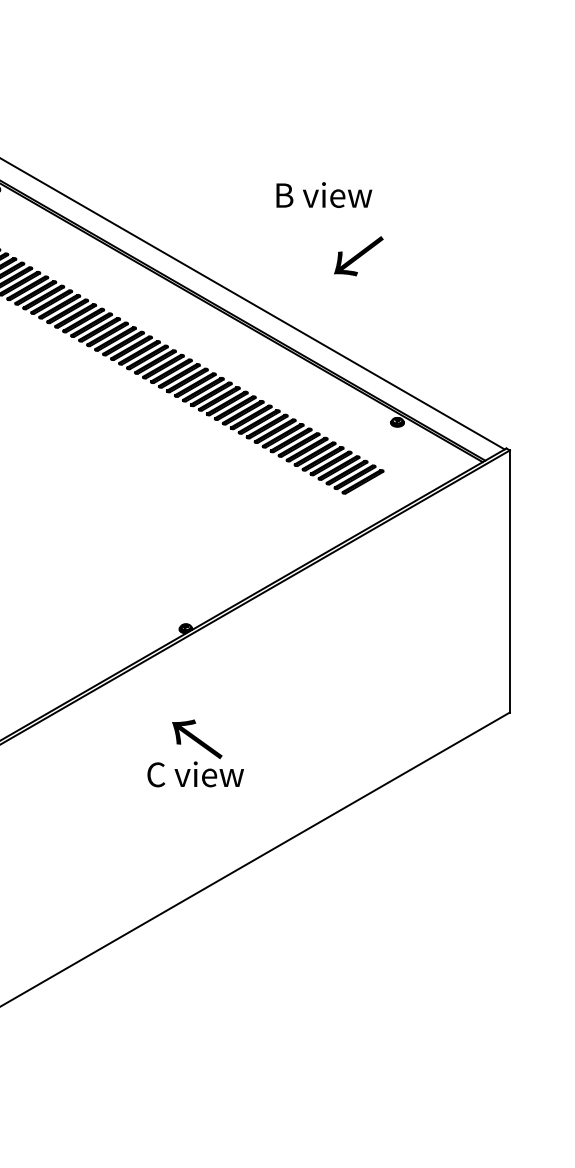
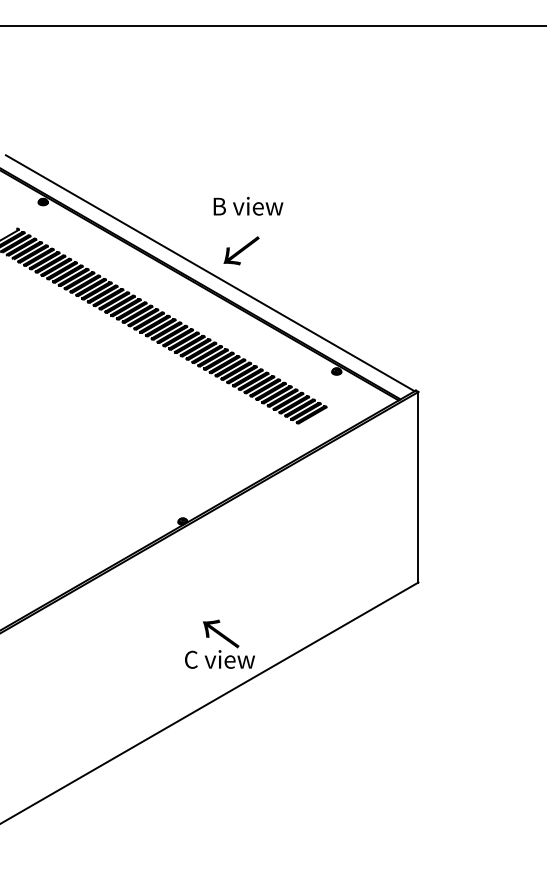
text: (324, 195) -> (248, 206), moved
text: (358, 255) -> (241, 250), moved
text: (194, 752) -> (219, 643), moved

